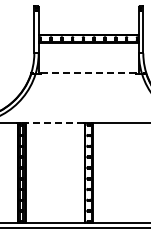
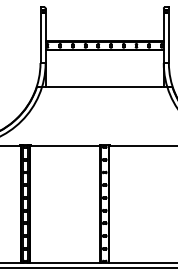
line: (88, 73) -> (104, 86), dashed -> solid
line: (54, 123) -> (64, 145), dashed -> solid

